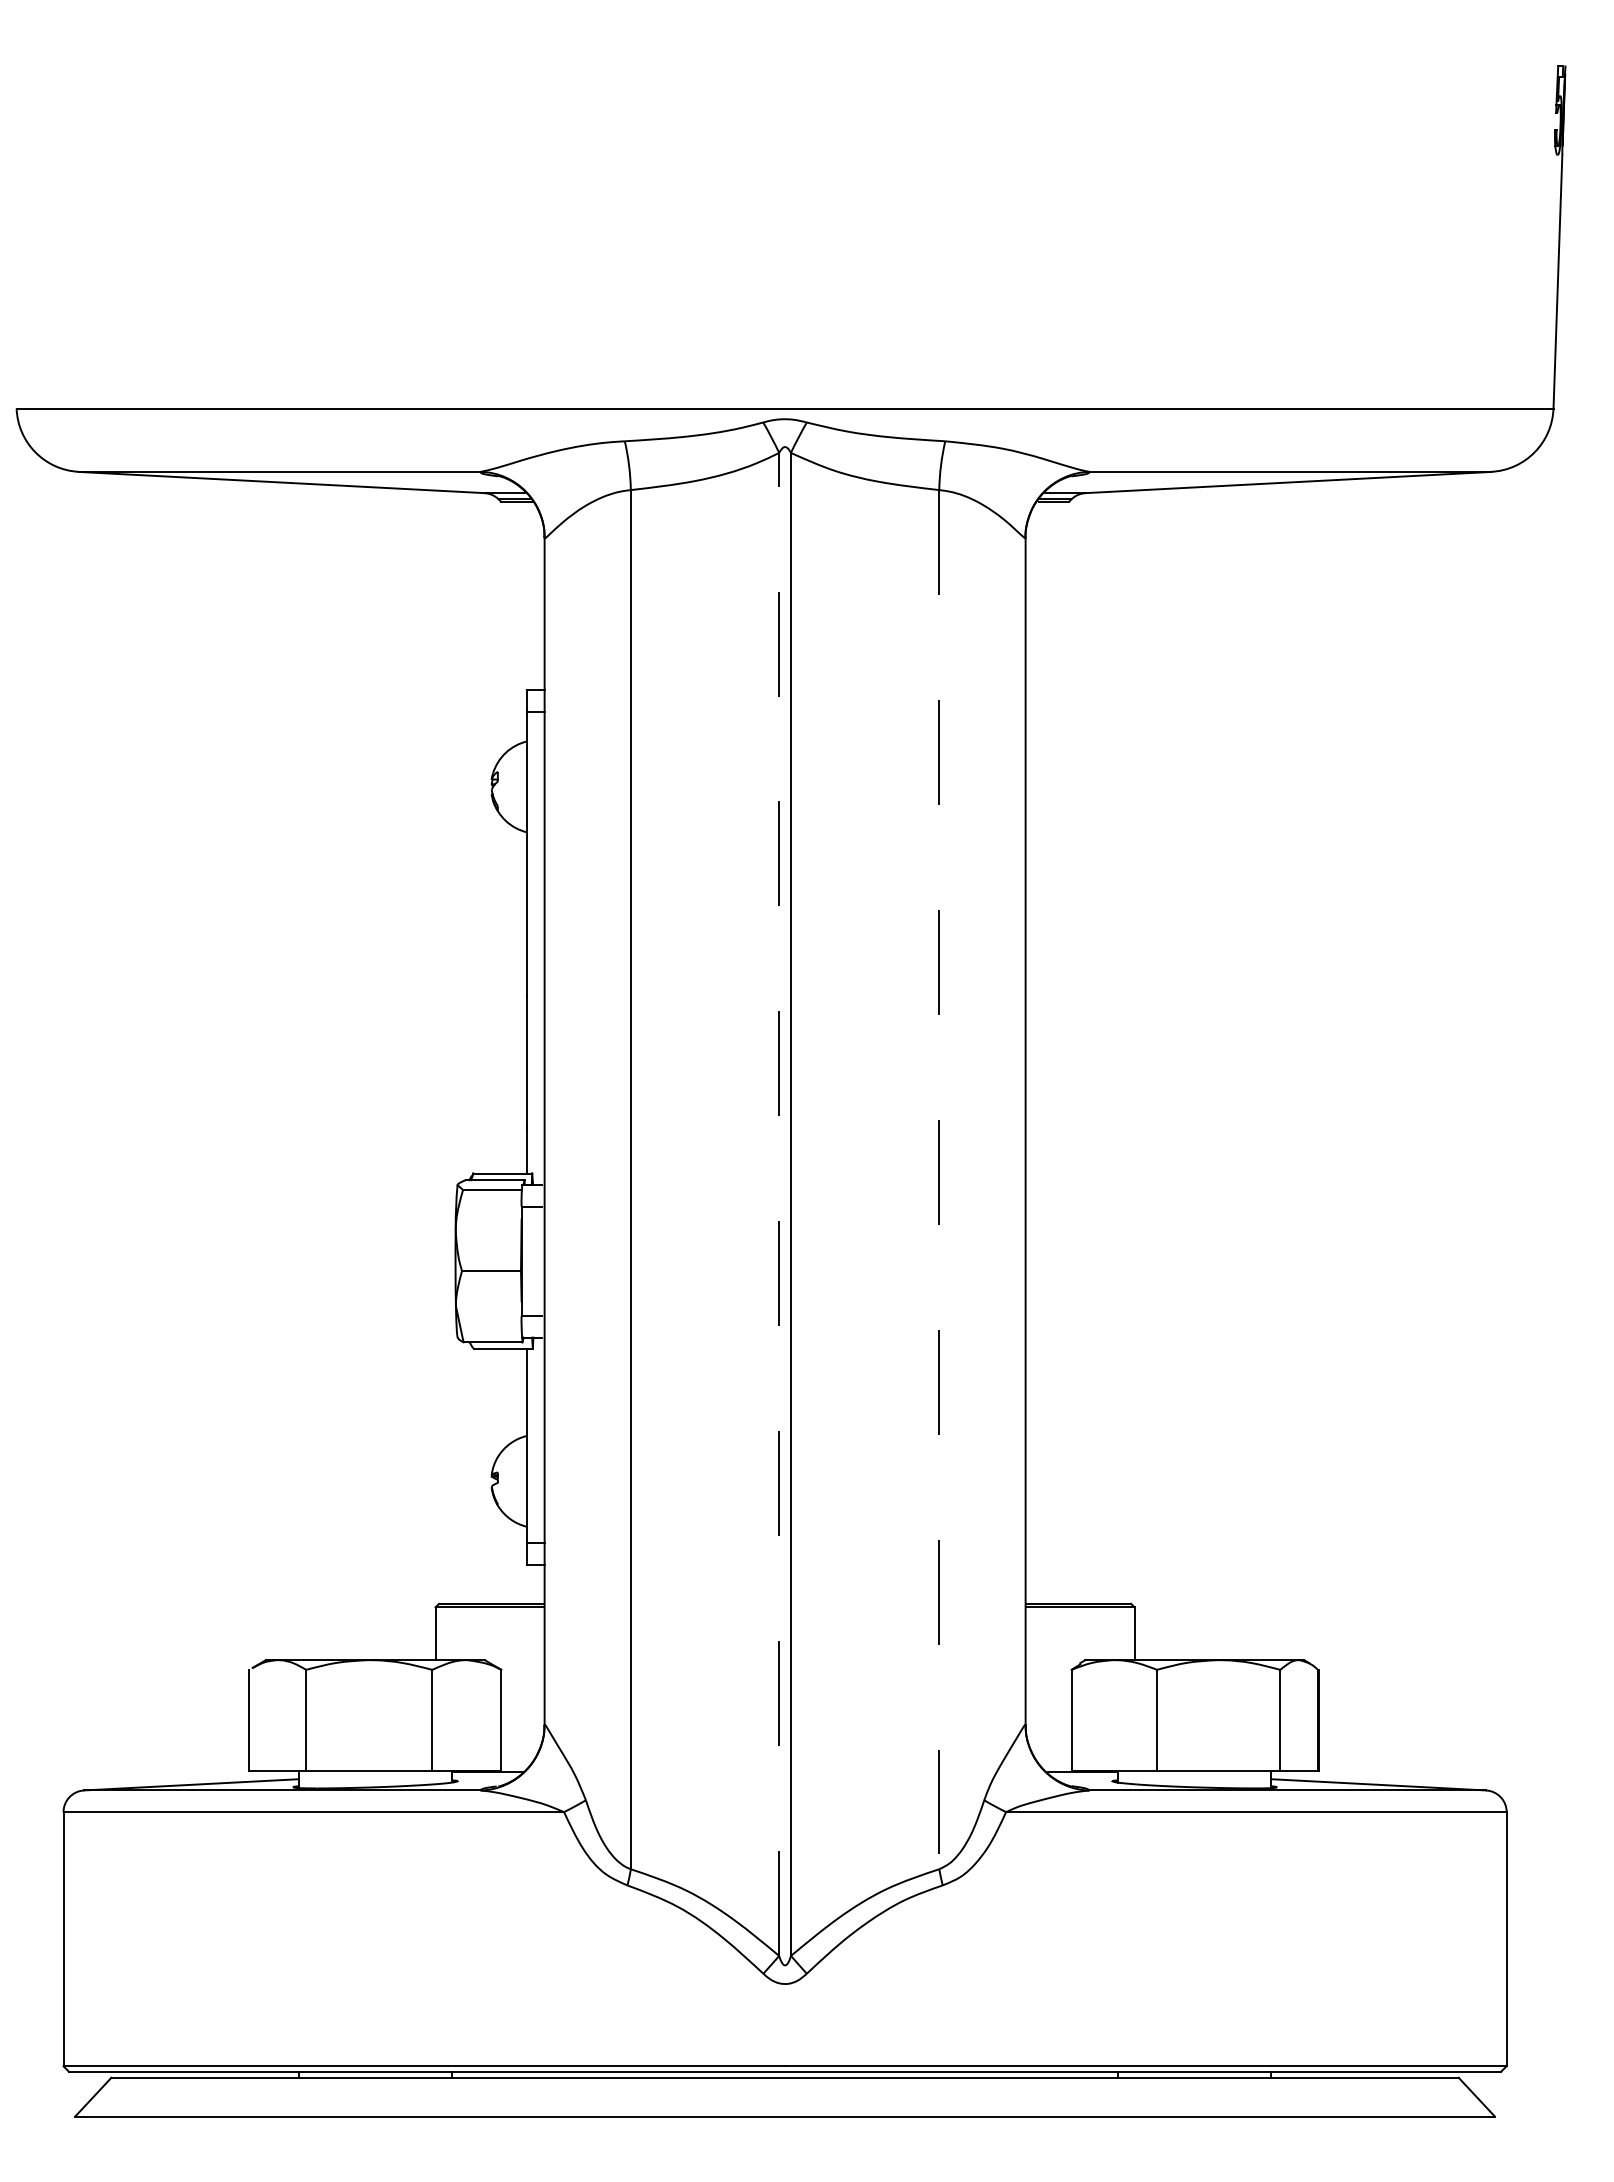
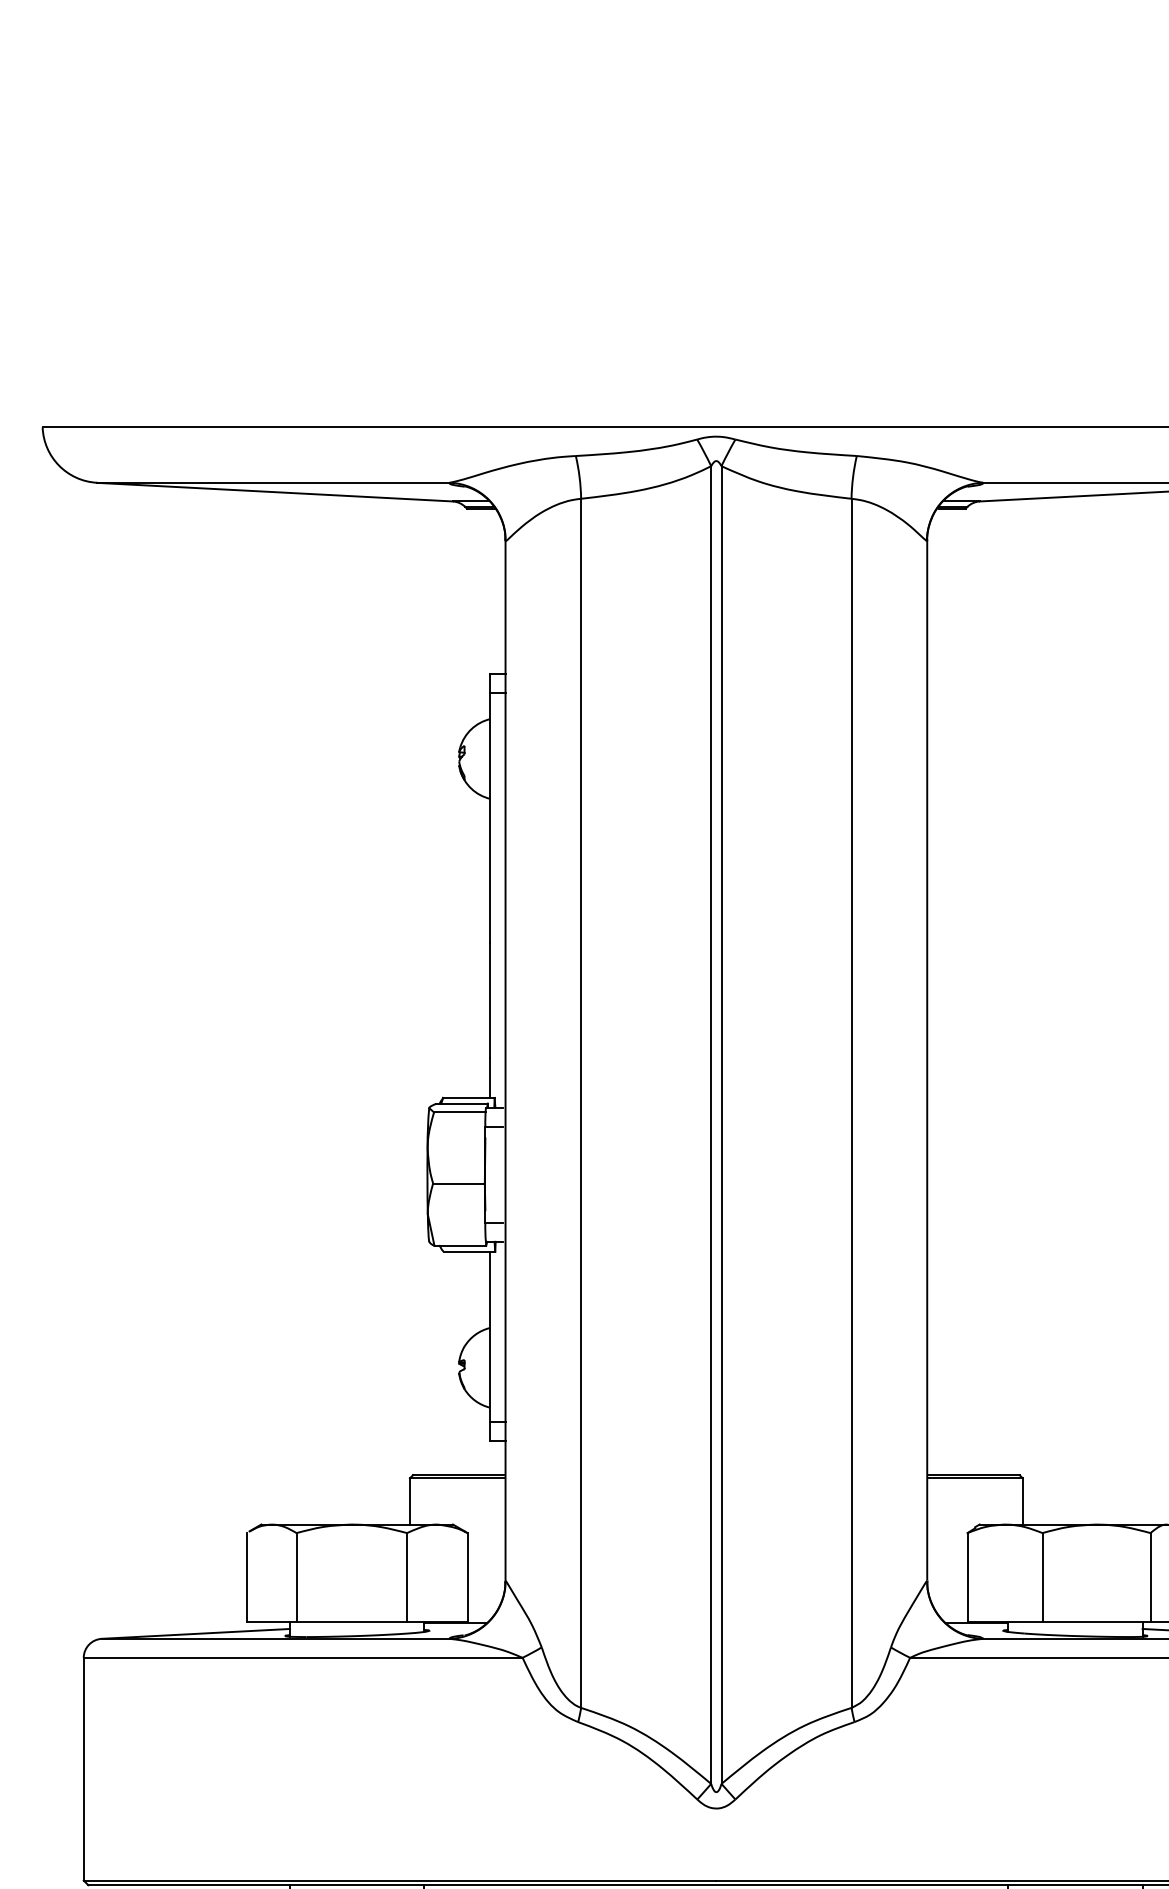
line: (939, 1179) -> (851, 1103), dashed -> solid
line: (779, 1204) -> (711, 1125), dashed -> solid

